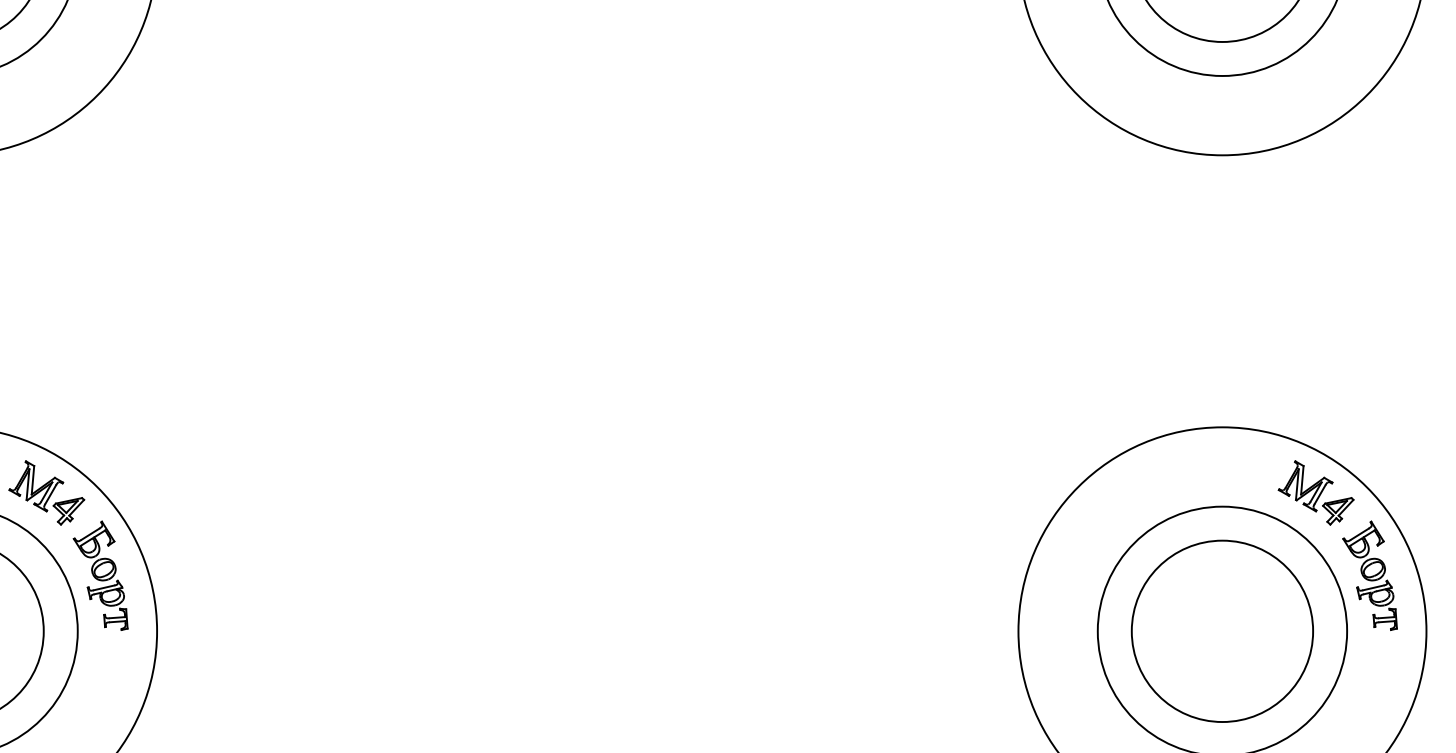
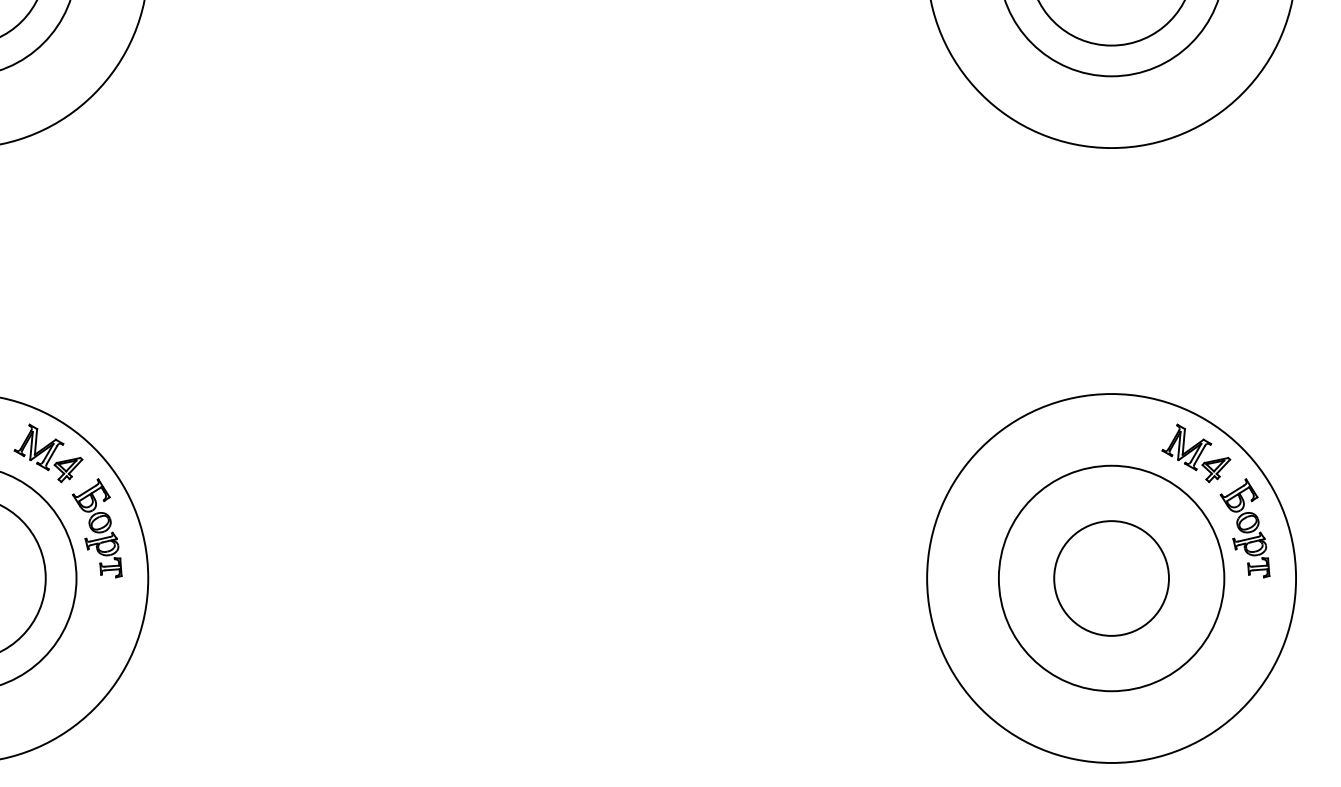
circle: (1222, 631) -> (1111, 578), size x0.7

